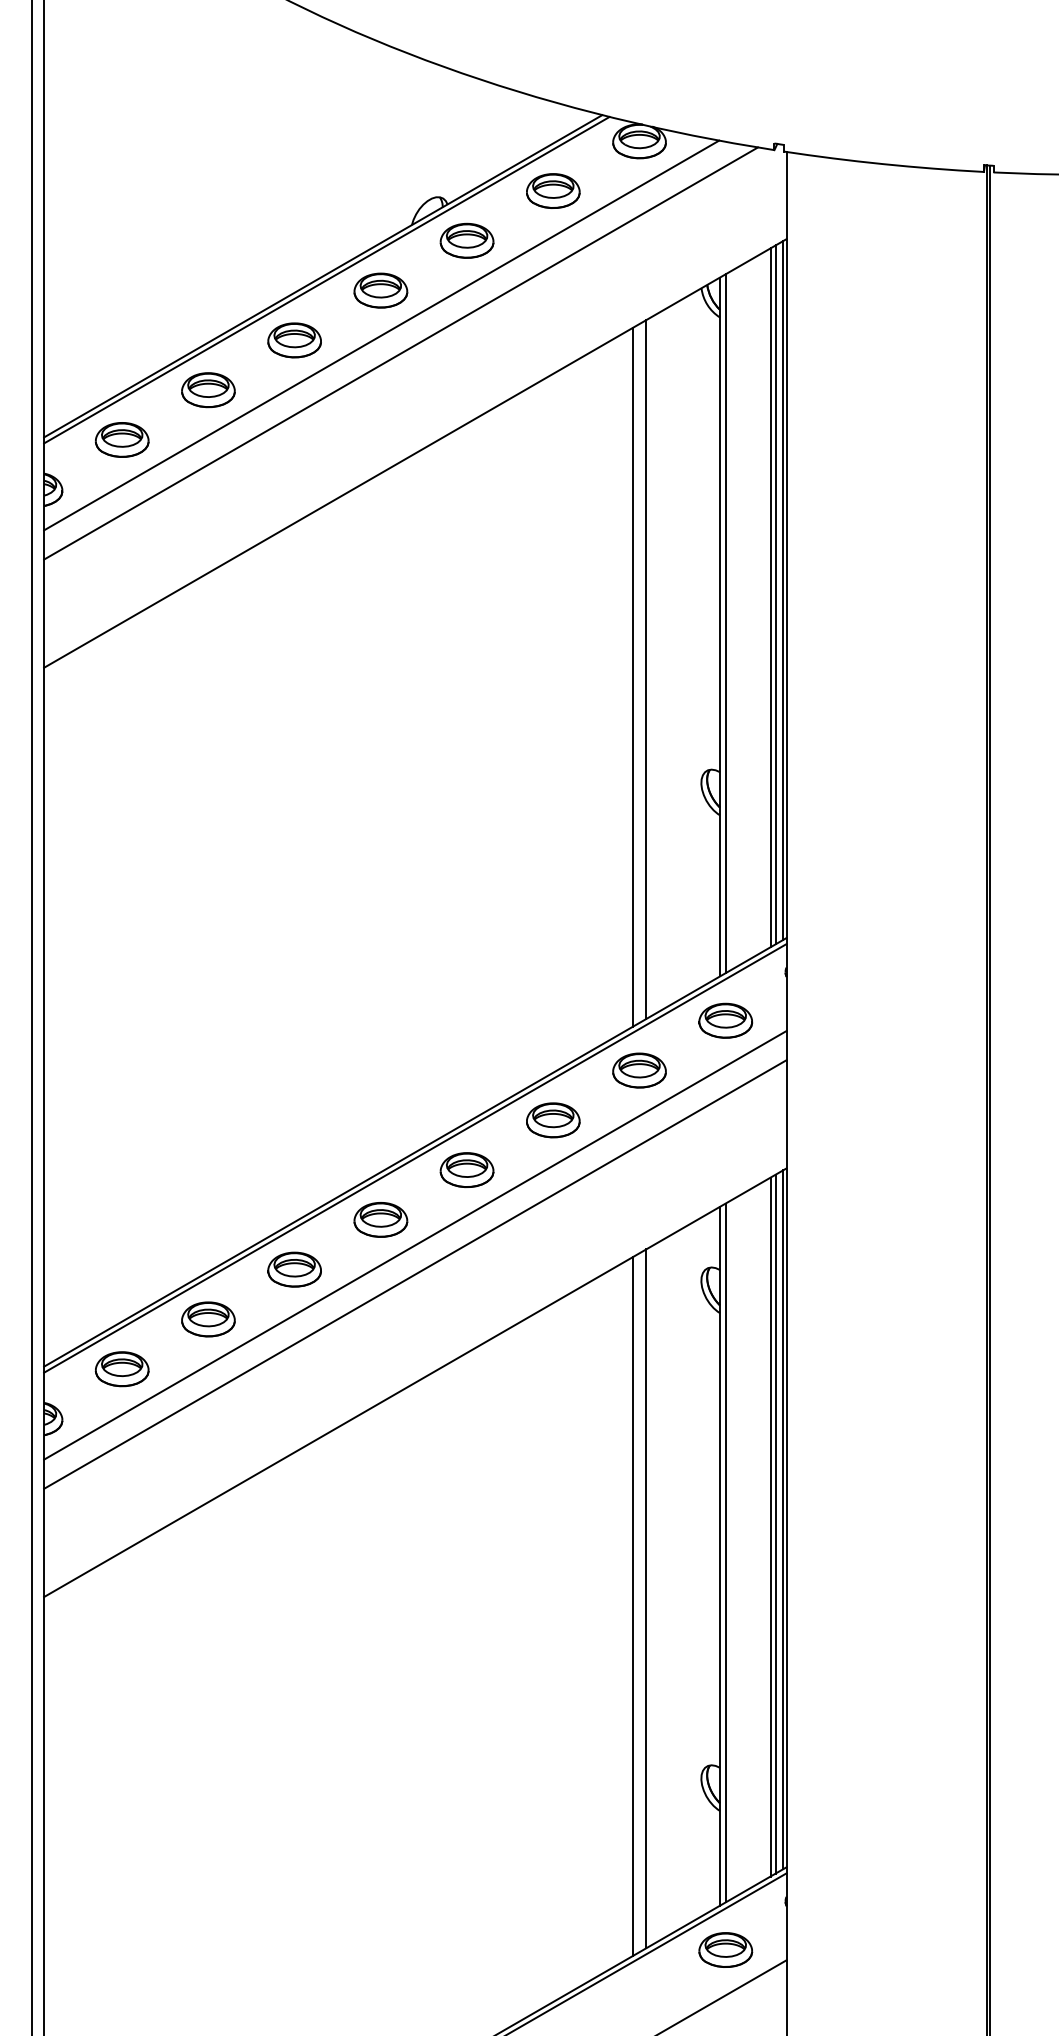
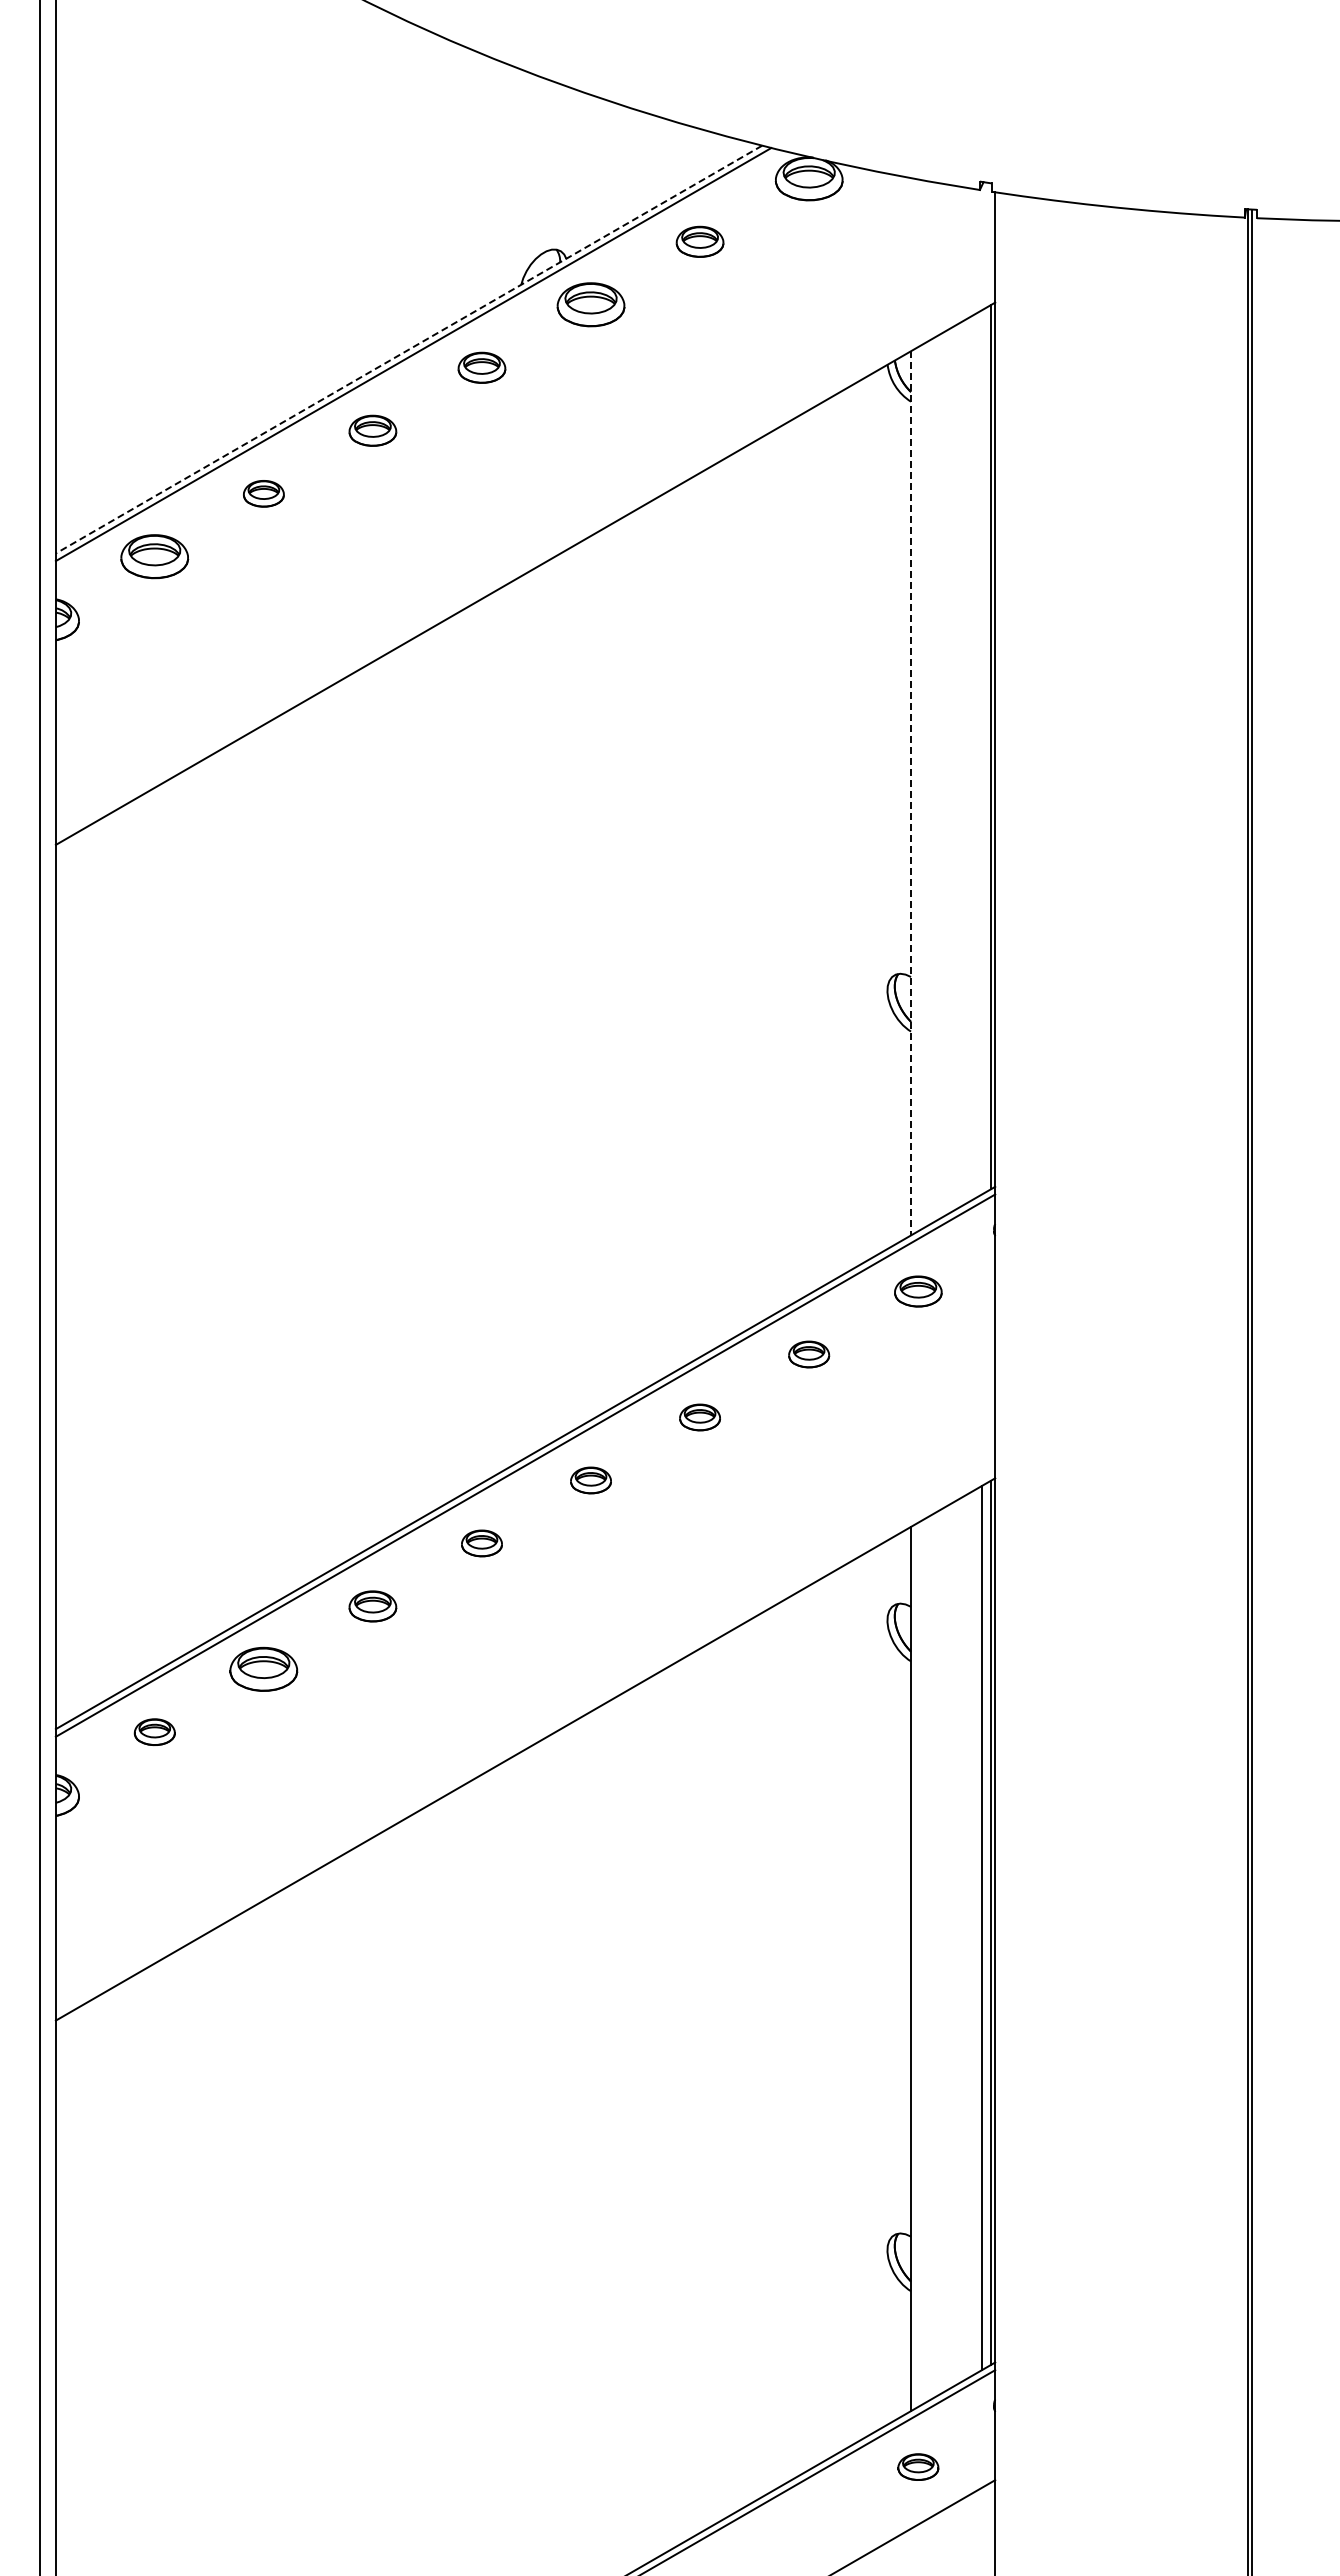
part: (552, 190) -> (699, 241), size x0.7
line: (323, 276) -> (409, 349), solid -> dashed
part: (380, 290) -> (481, 367), size x0.7
line: (381, 335) -> (482, 424), removed
part: (294, 340) -> (372, 430), size x0.7
line: (401, 353) -> (507, 447), removed
part: (208, 390) -> (263, 493), size x0.6
line: (775, 594) -> (981, 752), removed
line: (770, 597) -> (975, 756), removed
line: (725, 623) -> (918, 789), removed
line: (720, 627) -> (911, 793), solid -> dashed
line: (646, 669) -> (817, 847), removed
line: (632, 677) -> (800, 857), removed
part: (725, 1020) -> (918, 1291), size x0.7
part: (638, 1070) -> (808, 1354), size x0.6
part: (552, 1120) -> (699, 1417), size x0.6
part: (466, 1170) -> (590, 1480), size x0.6
part: (380, 1219) -> (481, 1543), size x0.6
line: (415, 1245) -> (525, 1575), removed
part: (294, 1269) -> (372, 1606), size x0.7
line: (415, 1274) -> (525, 1612), removed
part: (122, 1368) -> (154, 1731), size x0.6
line: (770, 1526) -> (975, 1931), removed
line: (725, 1552) -> (918, 1964), removed
line: (646, 1598) -> (817, 2022), removed
line: (632, 1606) -> (800, 2032), removed
part: (725, 1949) -> (918, 2466), size x0.6

